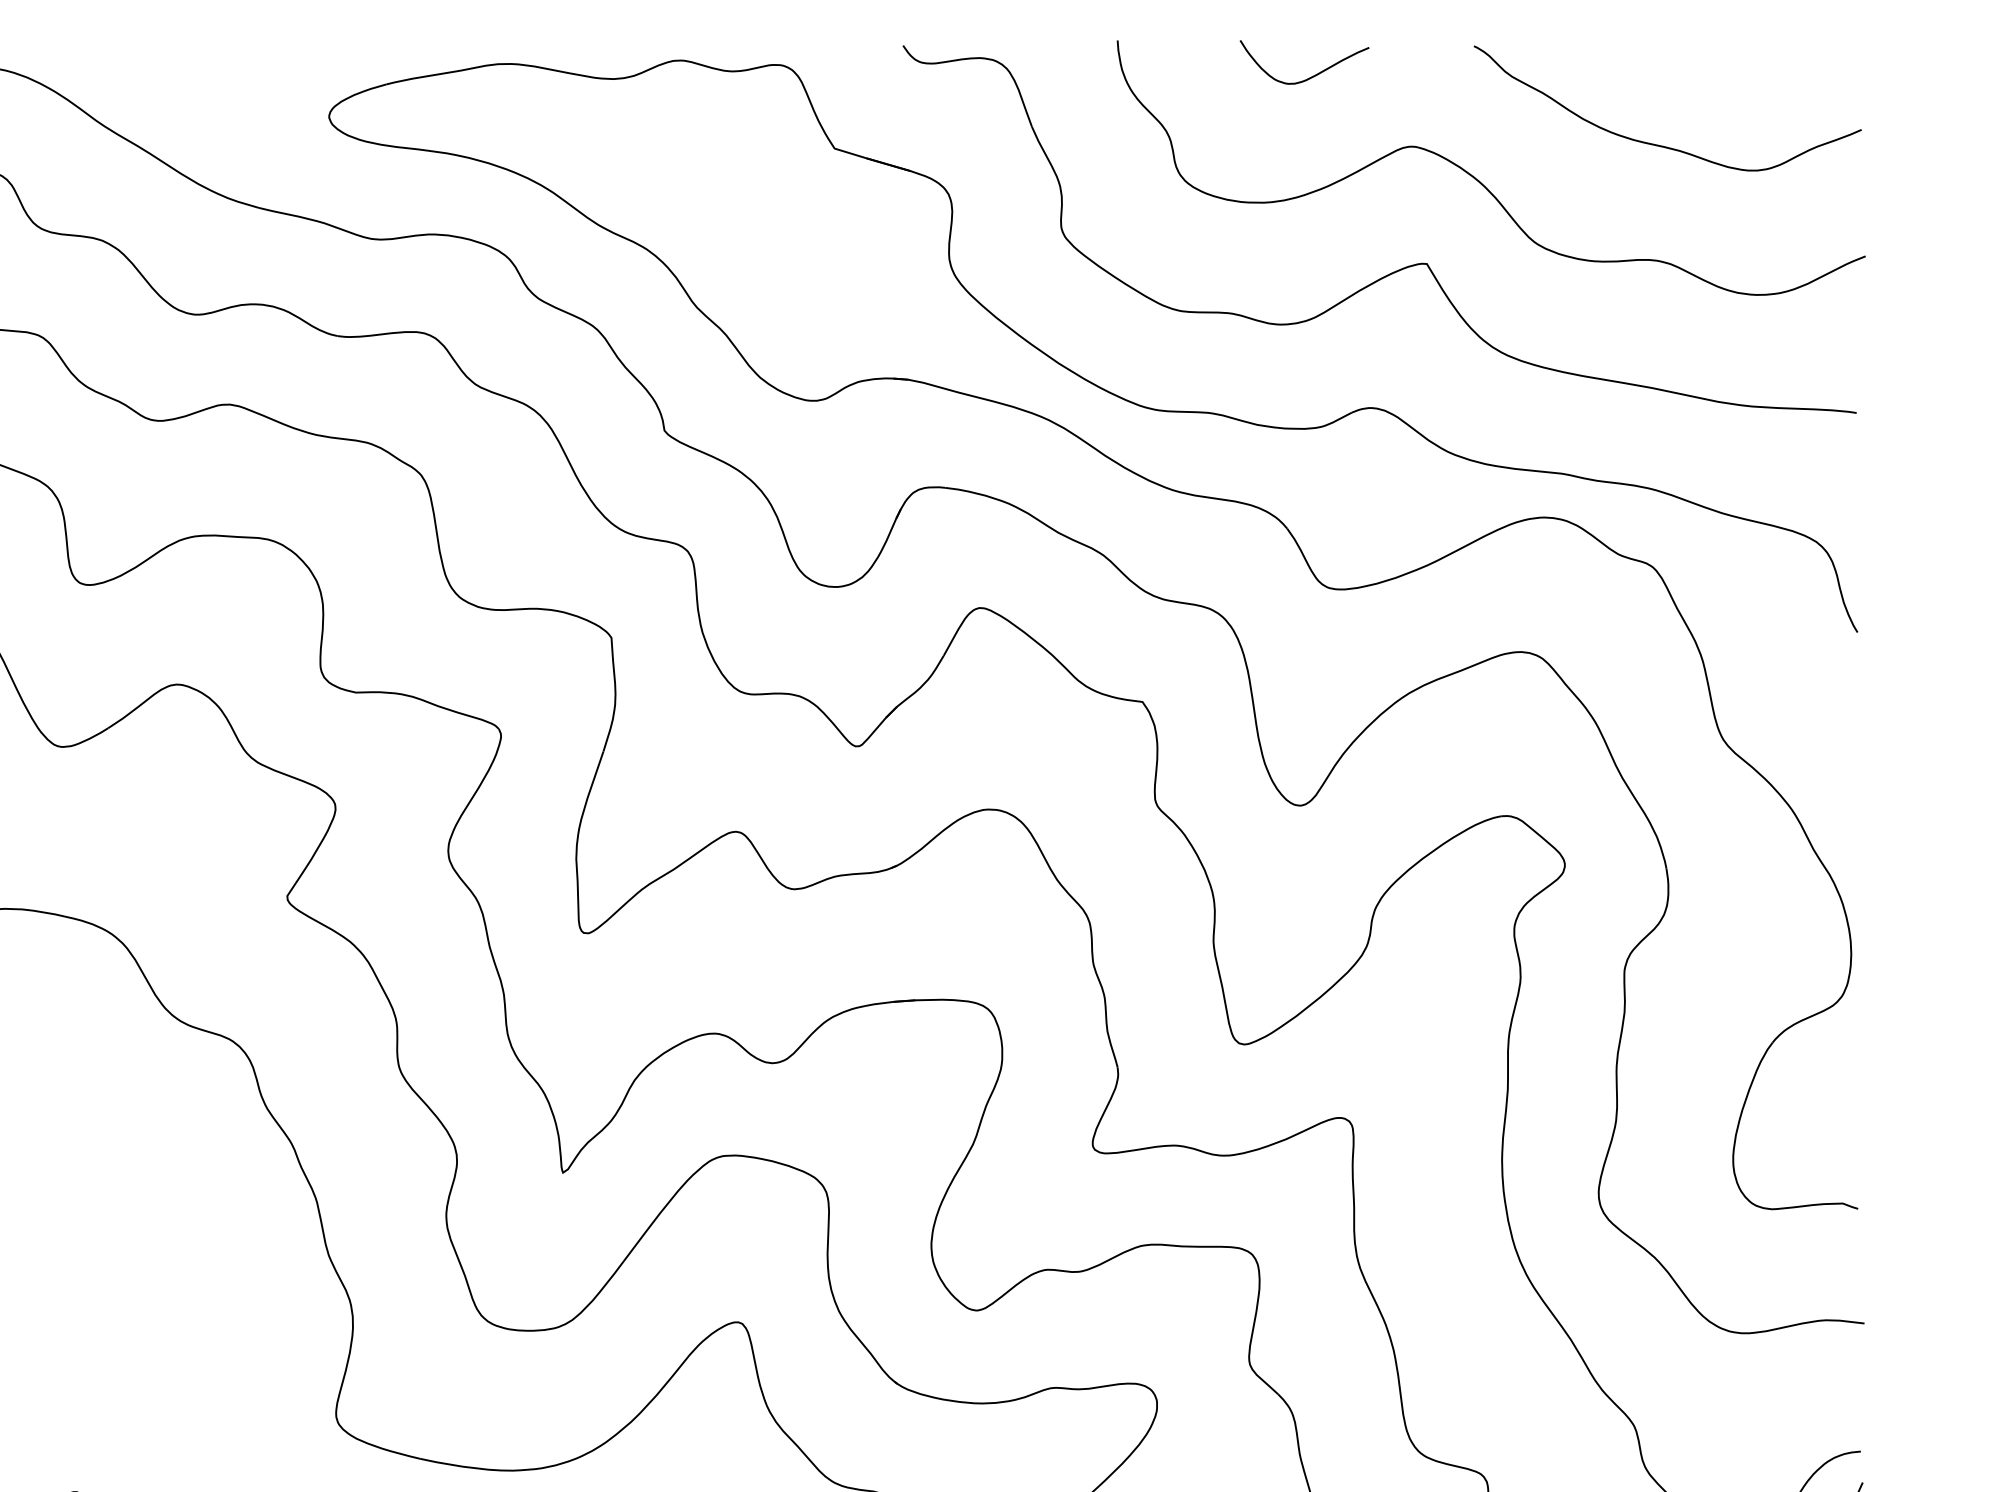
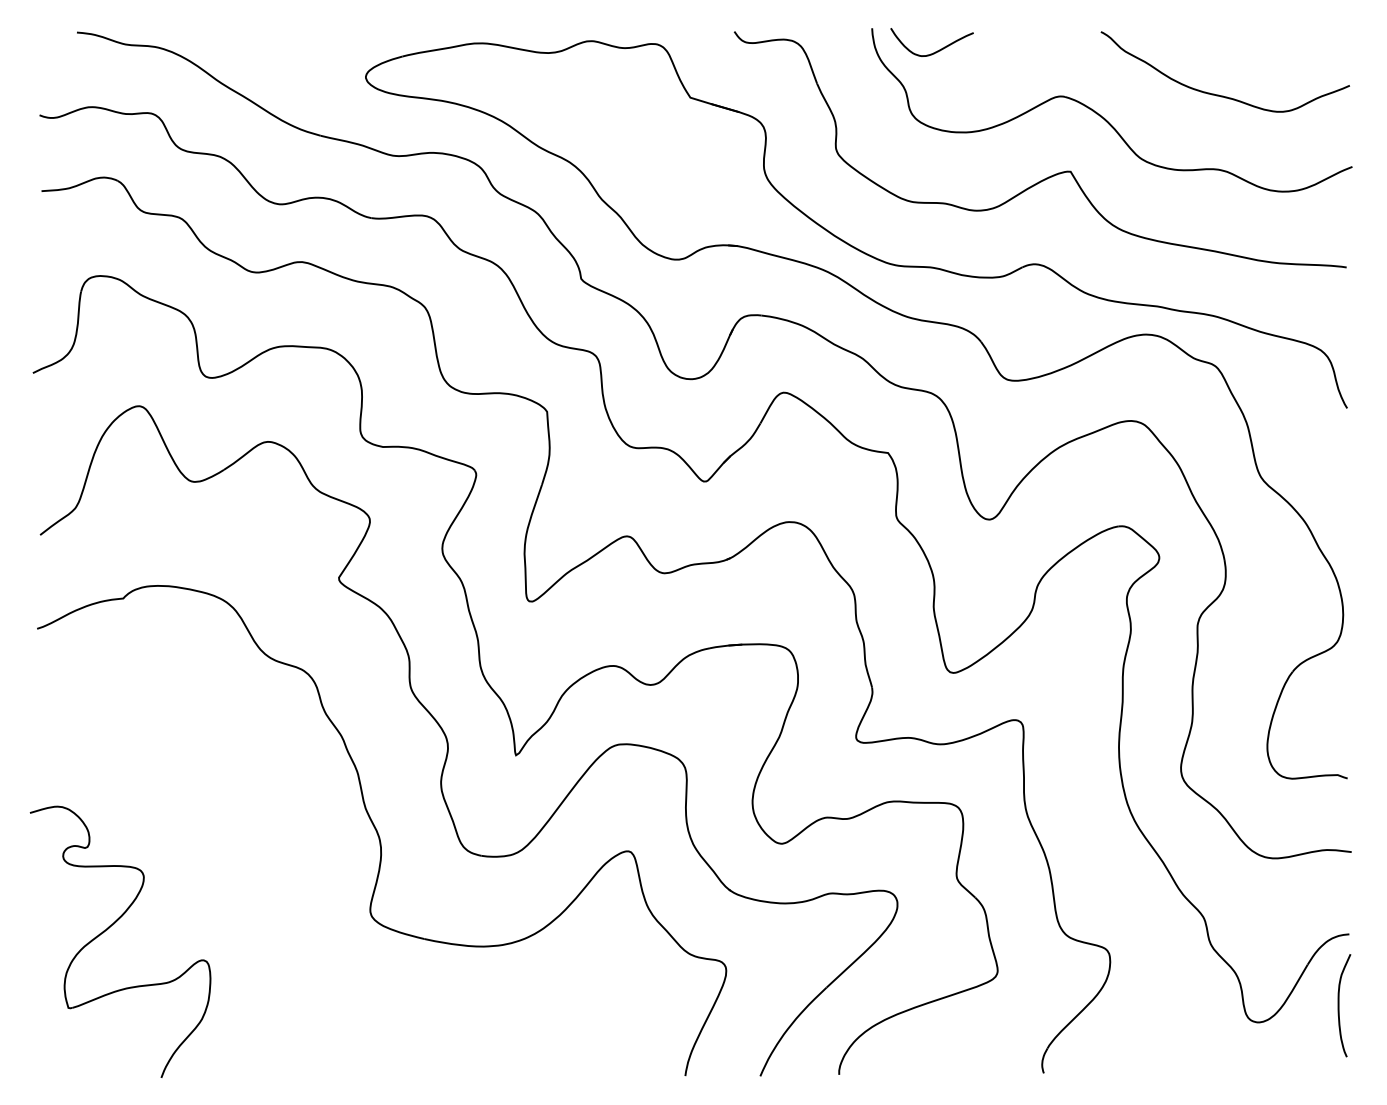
curve: (1309, 76) -> (935, 51), moved

